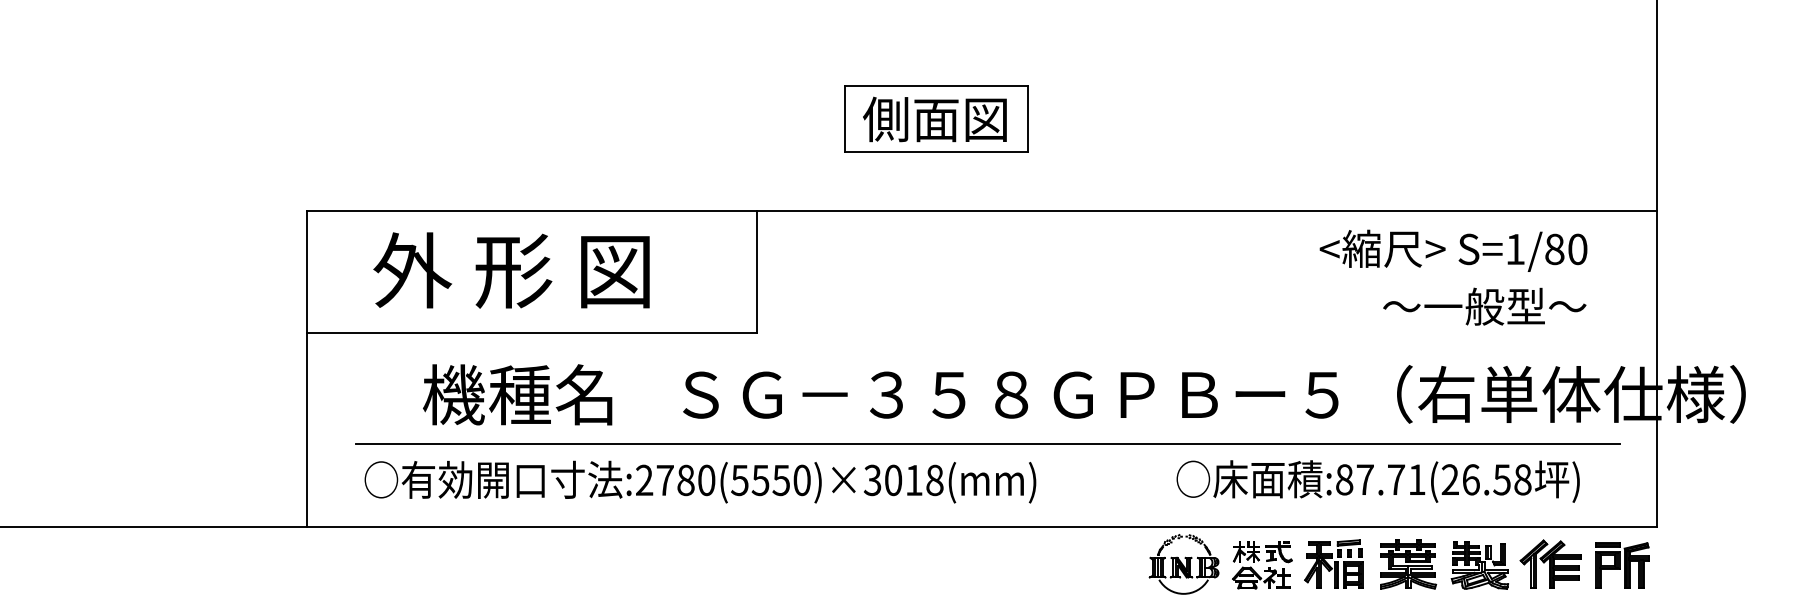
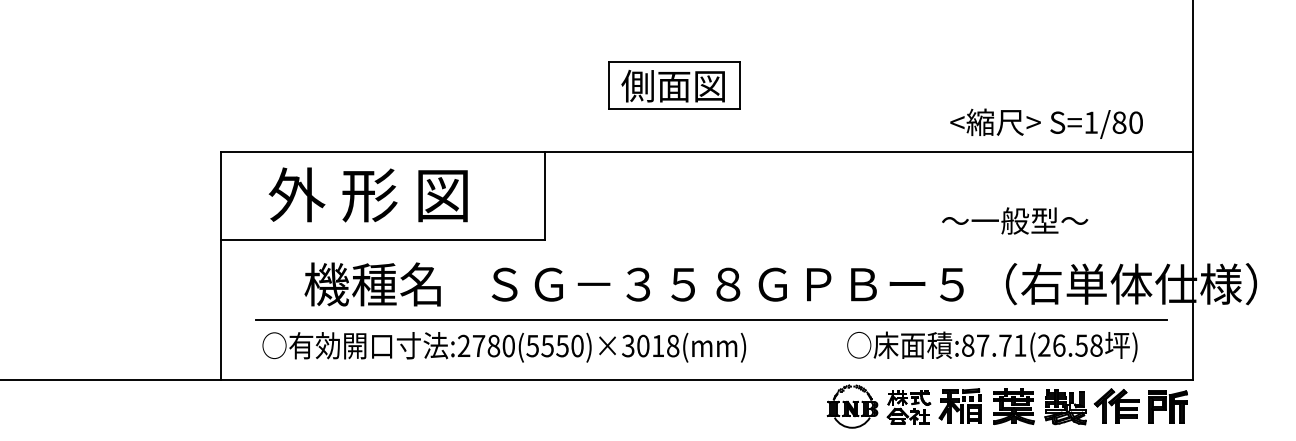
text: (1453, 250) -> (1046, 123), moved
text: (1485, 306) -> (1015, 220), moved

